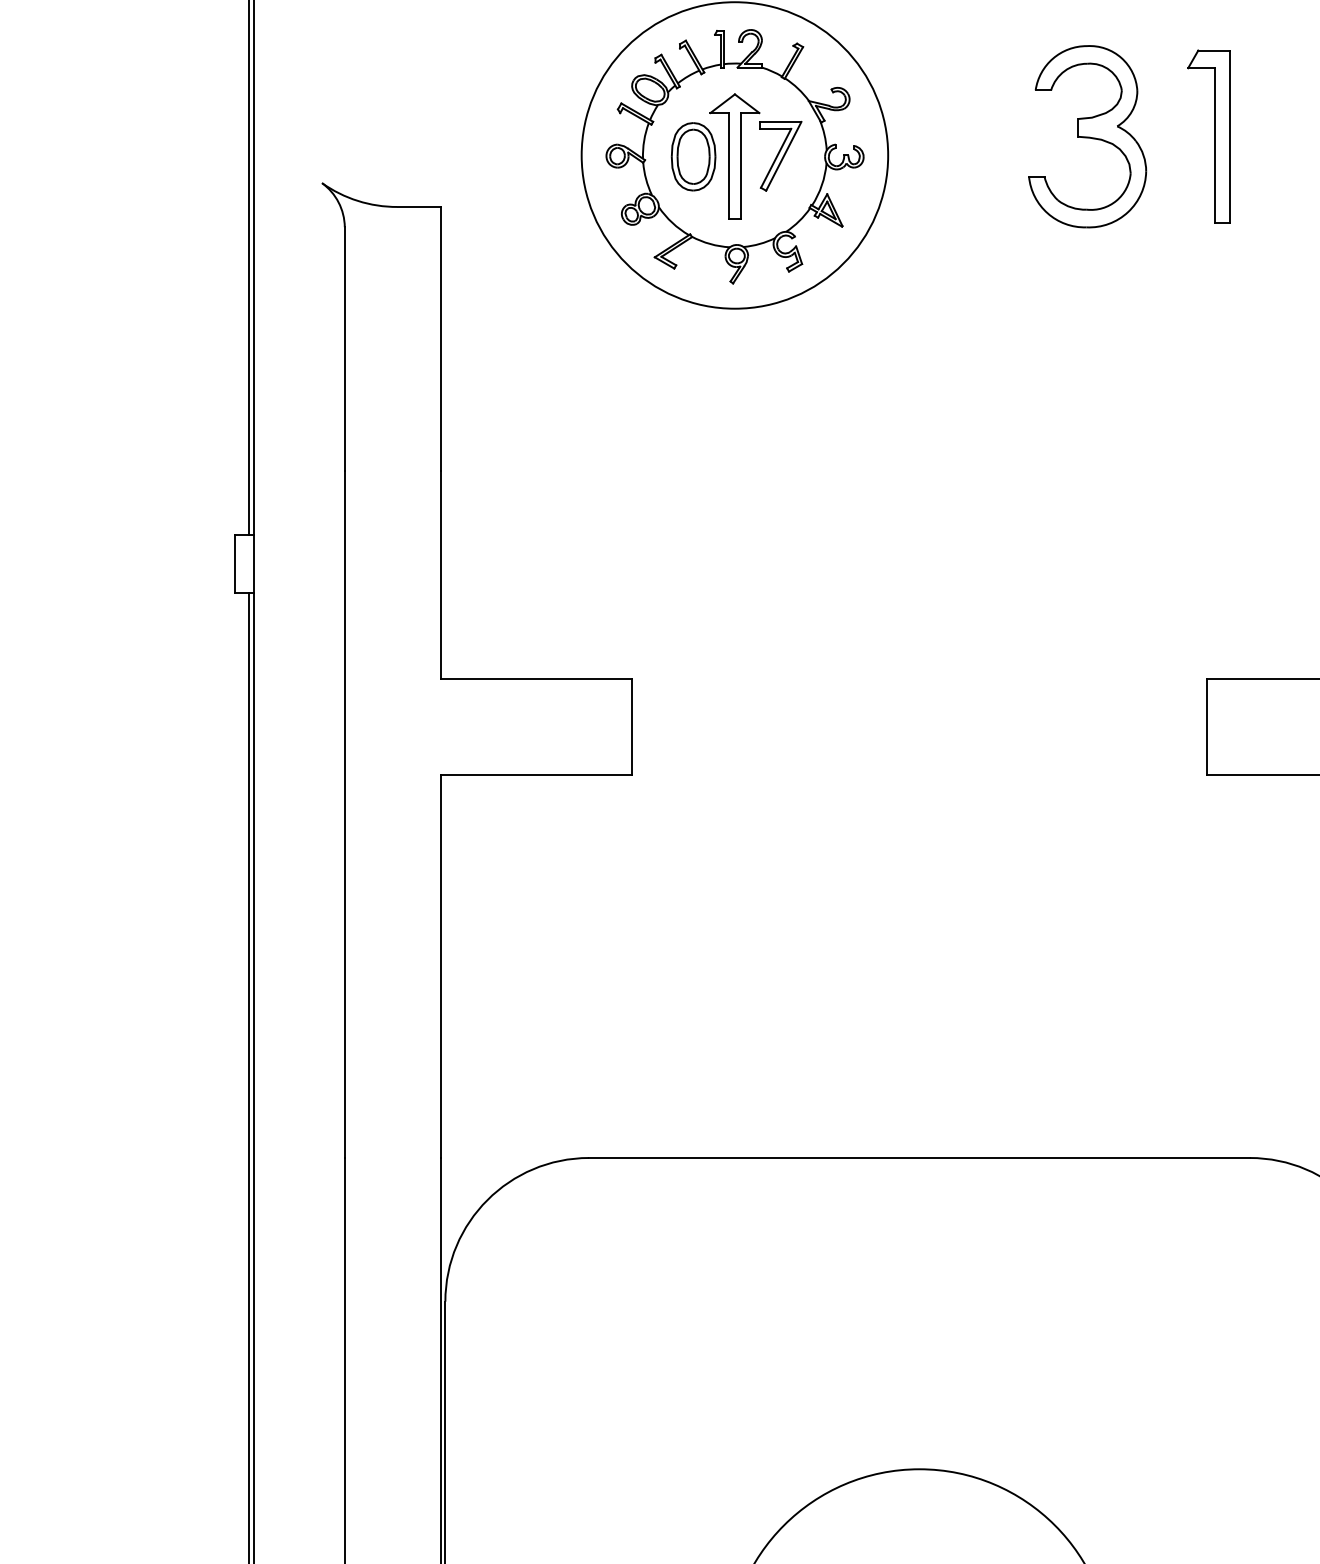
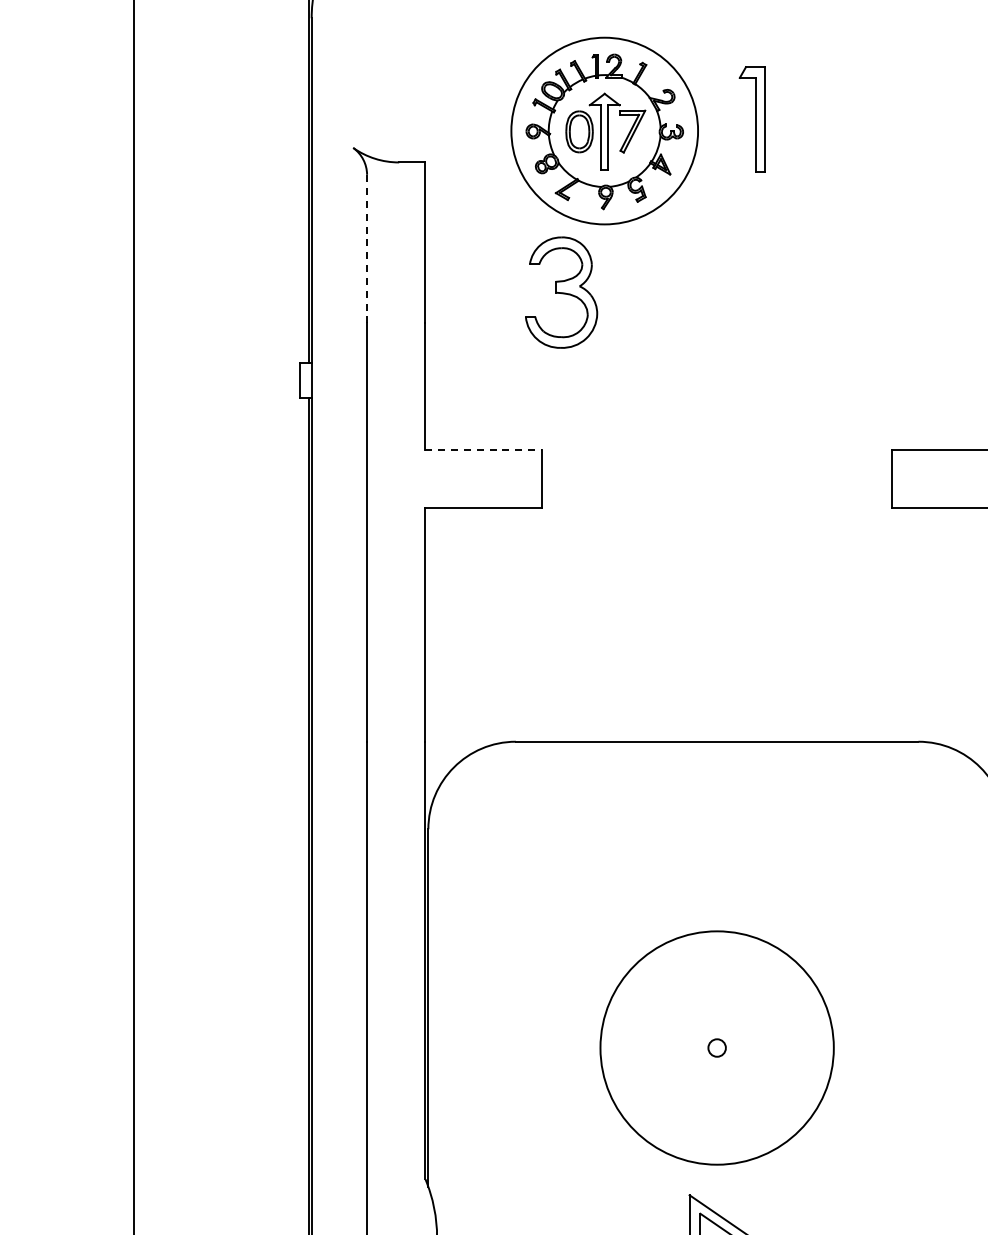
part: (1087, 136) -> (561, 292), moved
part: (1207, 136) -> (751, 119), moved
line: (345, 348) -> (367, 248), solid -> dashed
line: (537, 679) -> (484, 450), solid -> dashed

